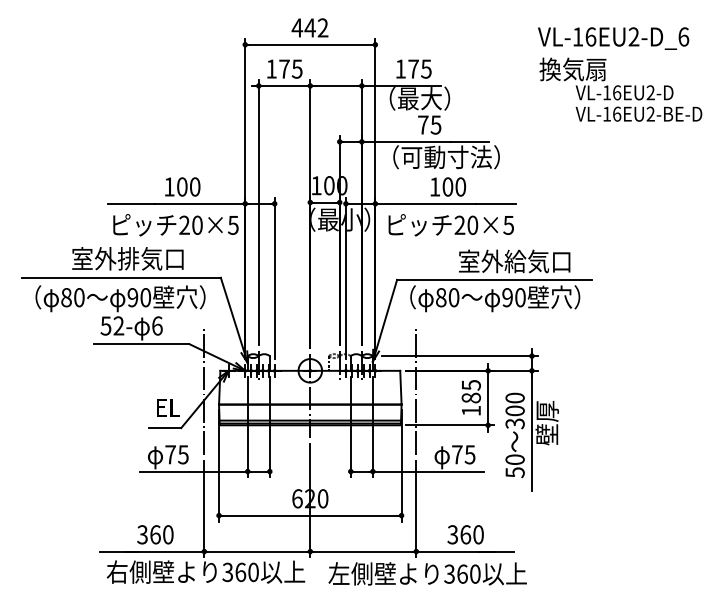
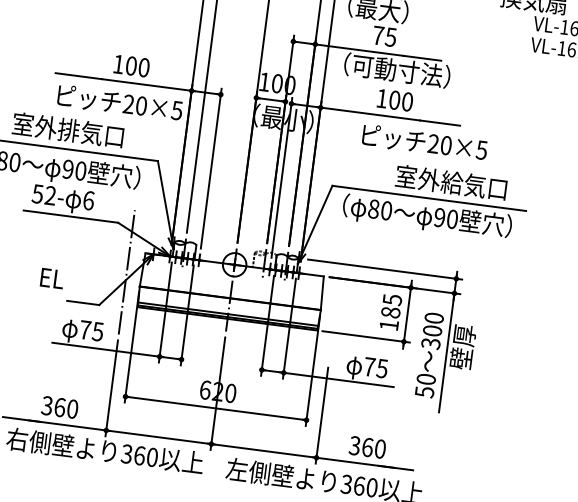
text: (450, 225) -> (424, 142), moved
line: (416, 391) -> (337, 299), removed
text: (168, 407) -> (52, 278), moved

